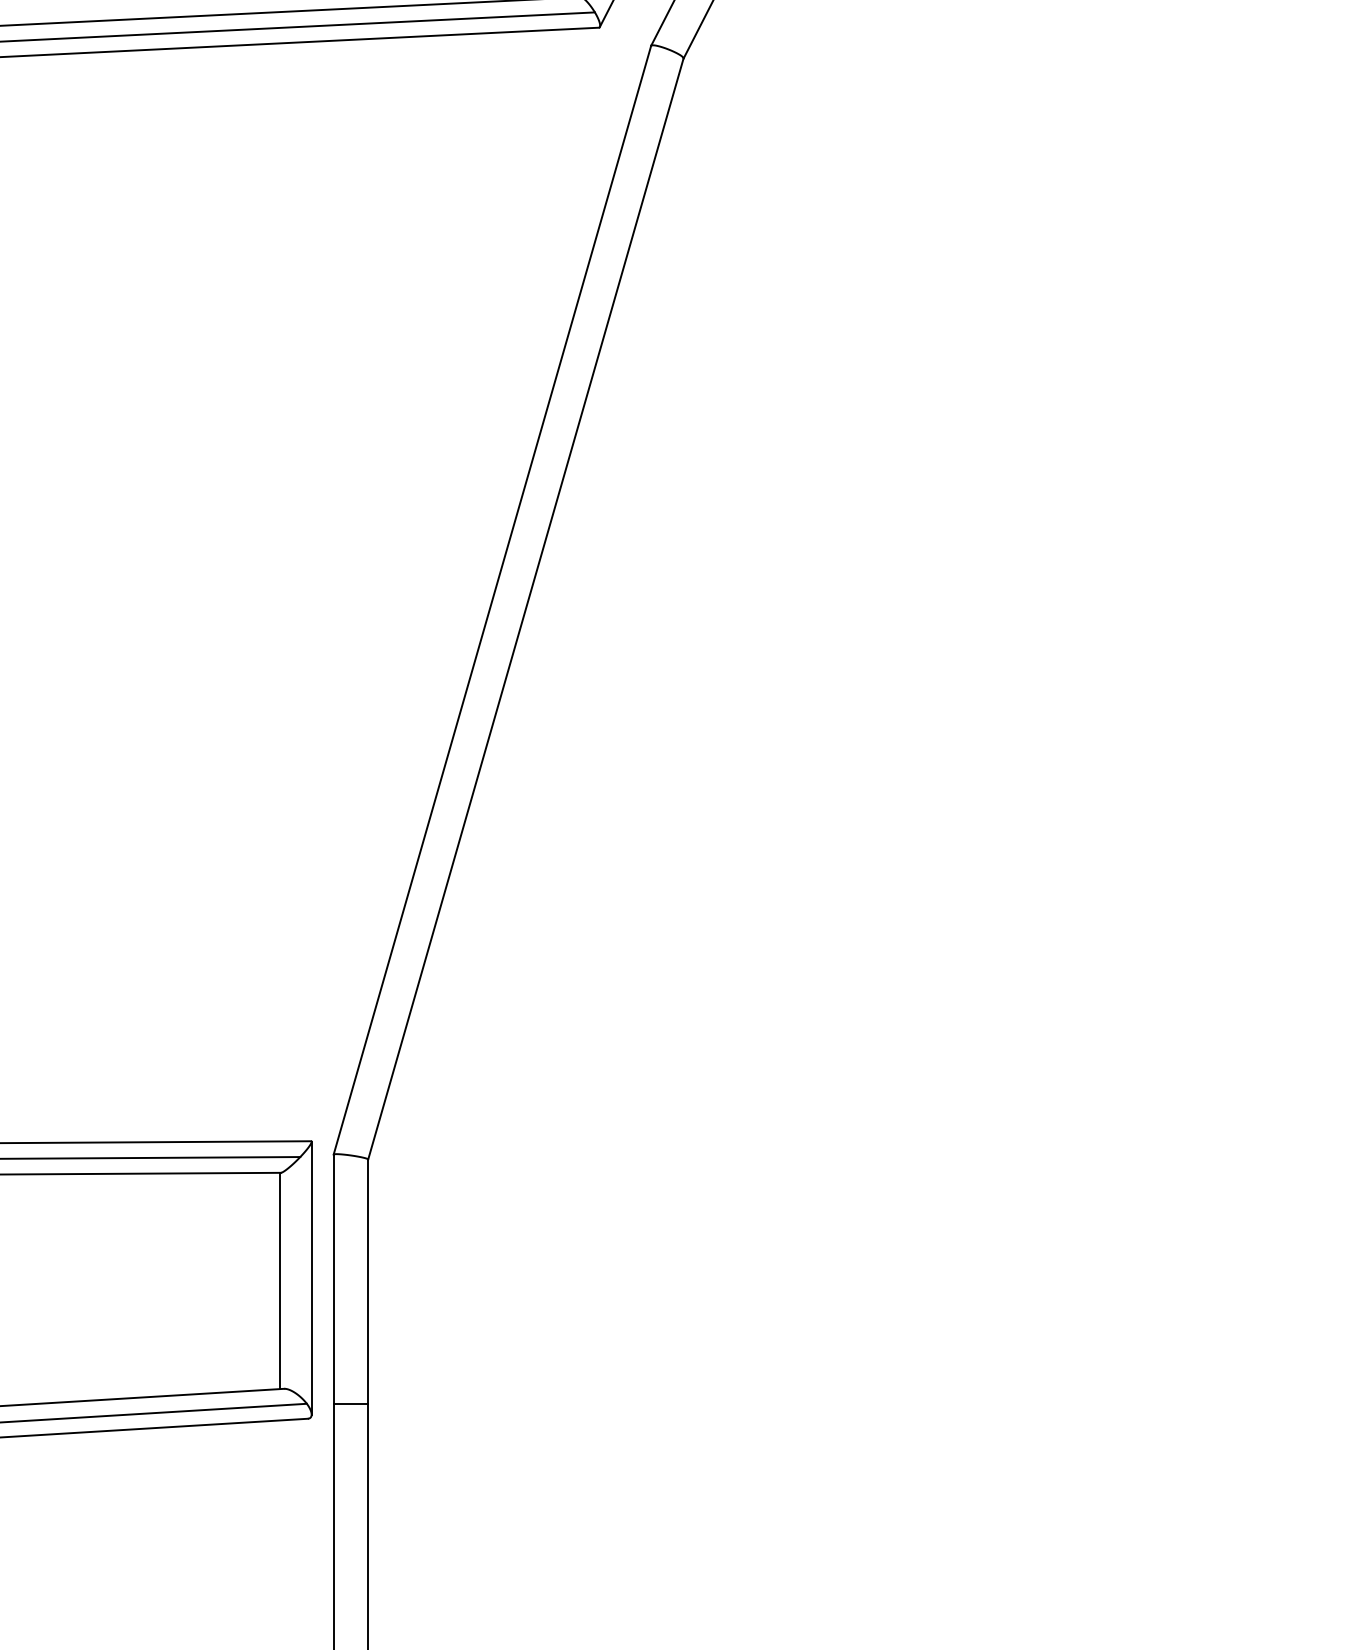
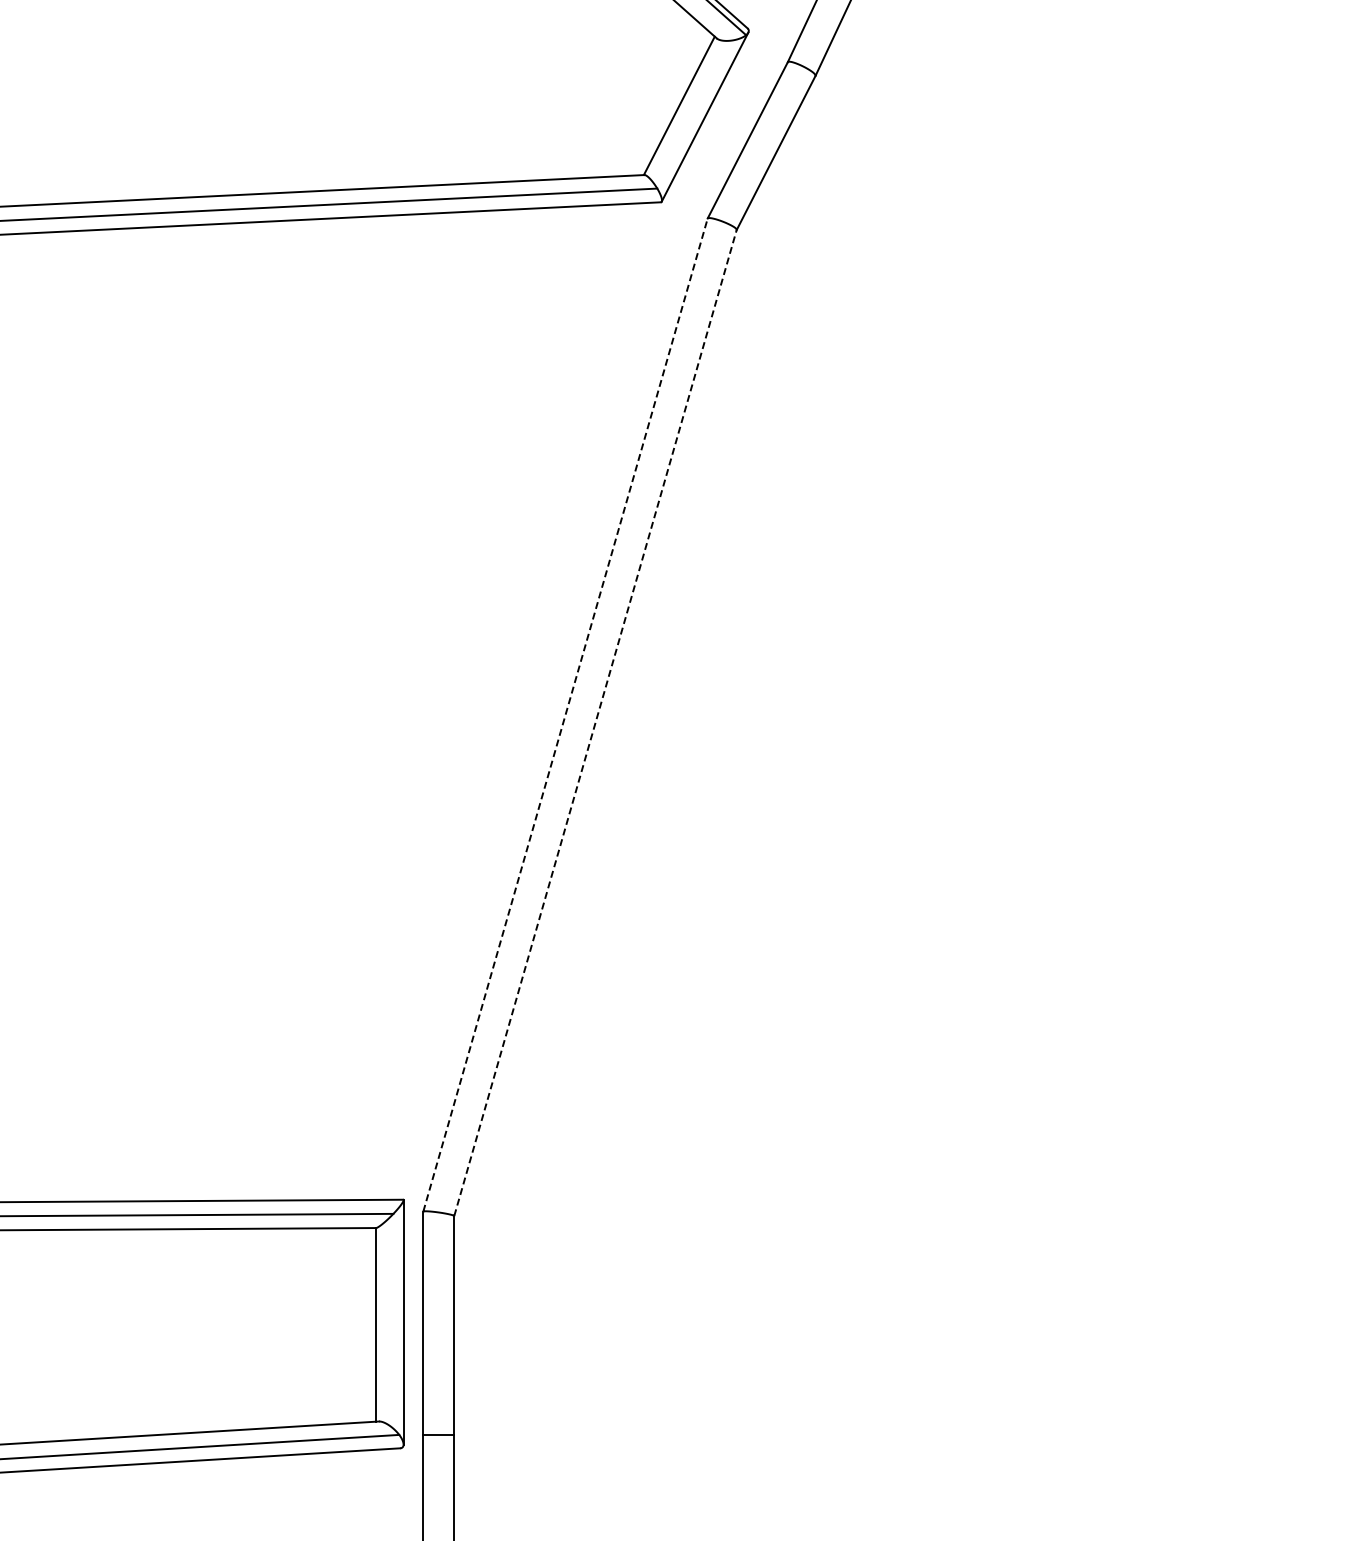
line: (492, 600) -> (565, 715), solid -> dashed
line: (525, 608) -> (595, 722), solid -> dashed

